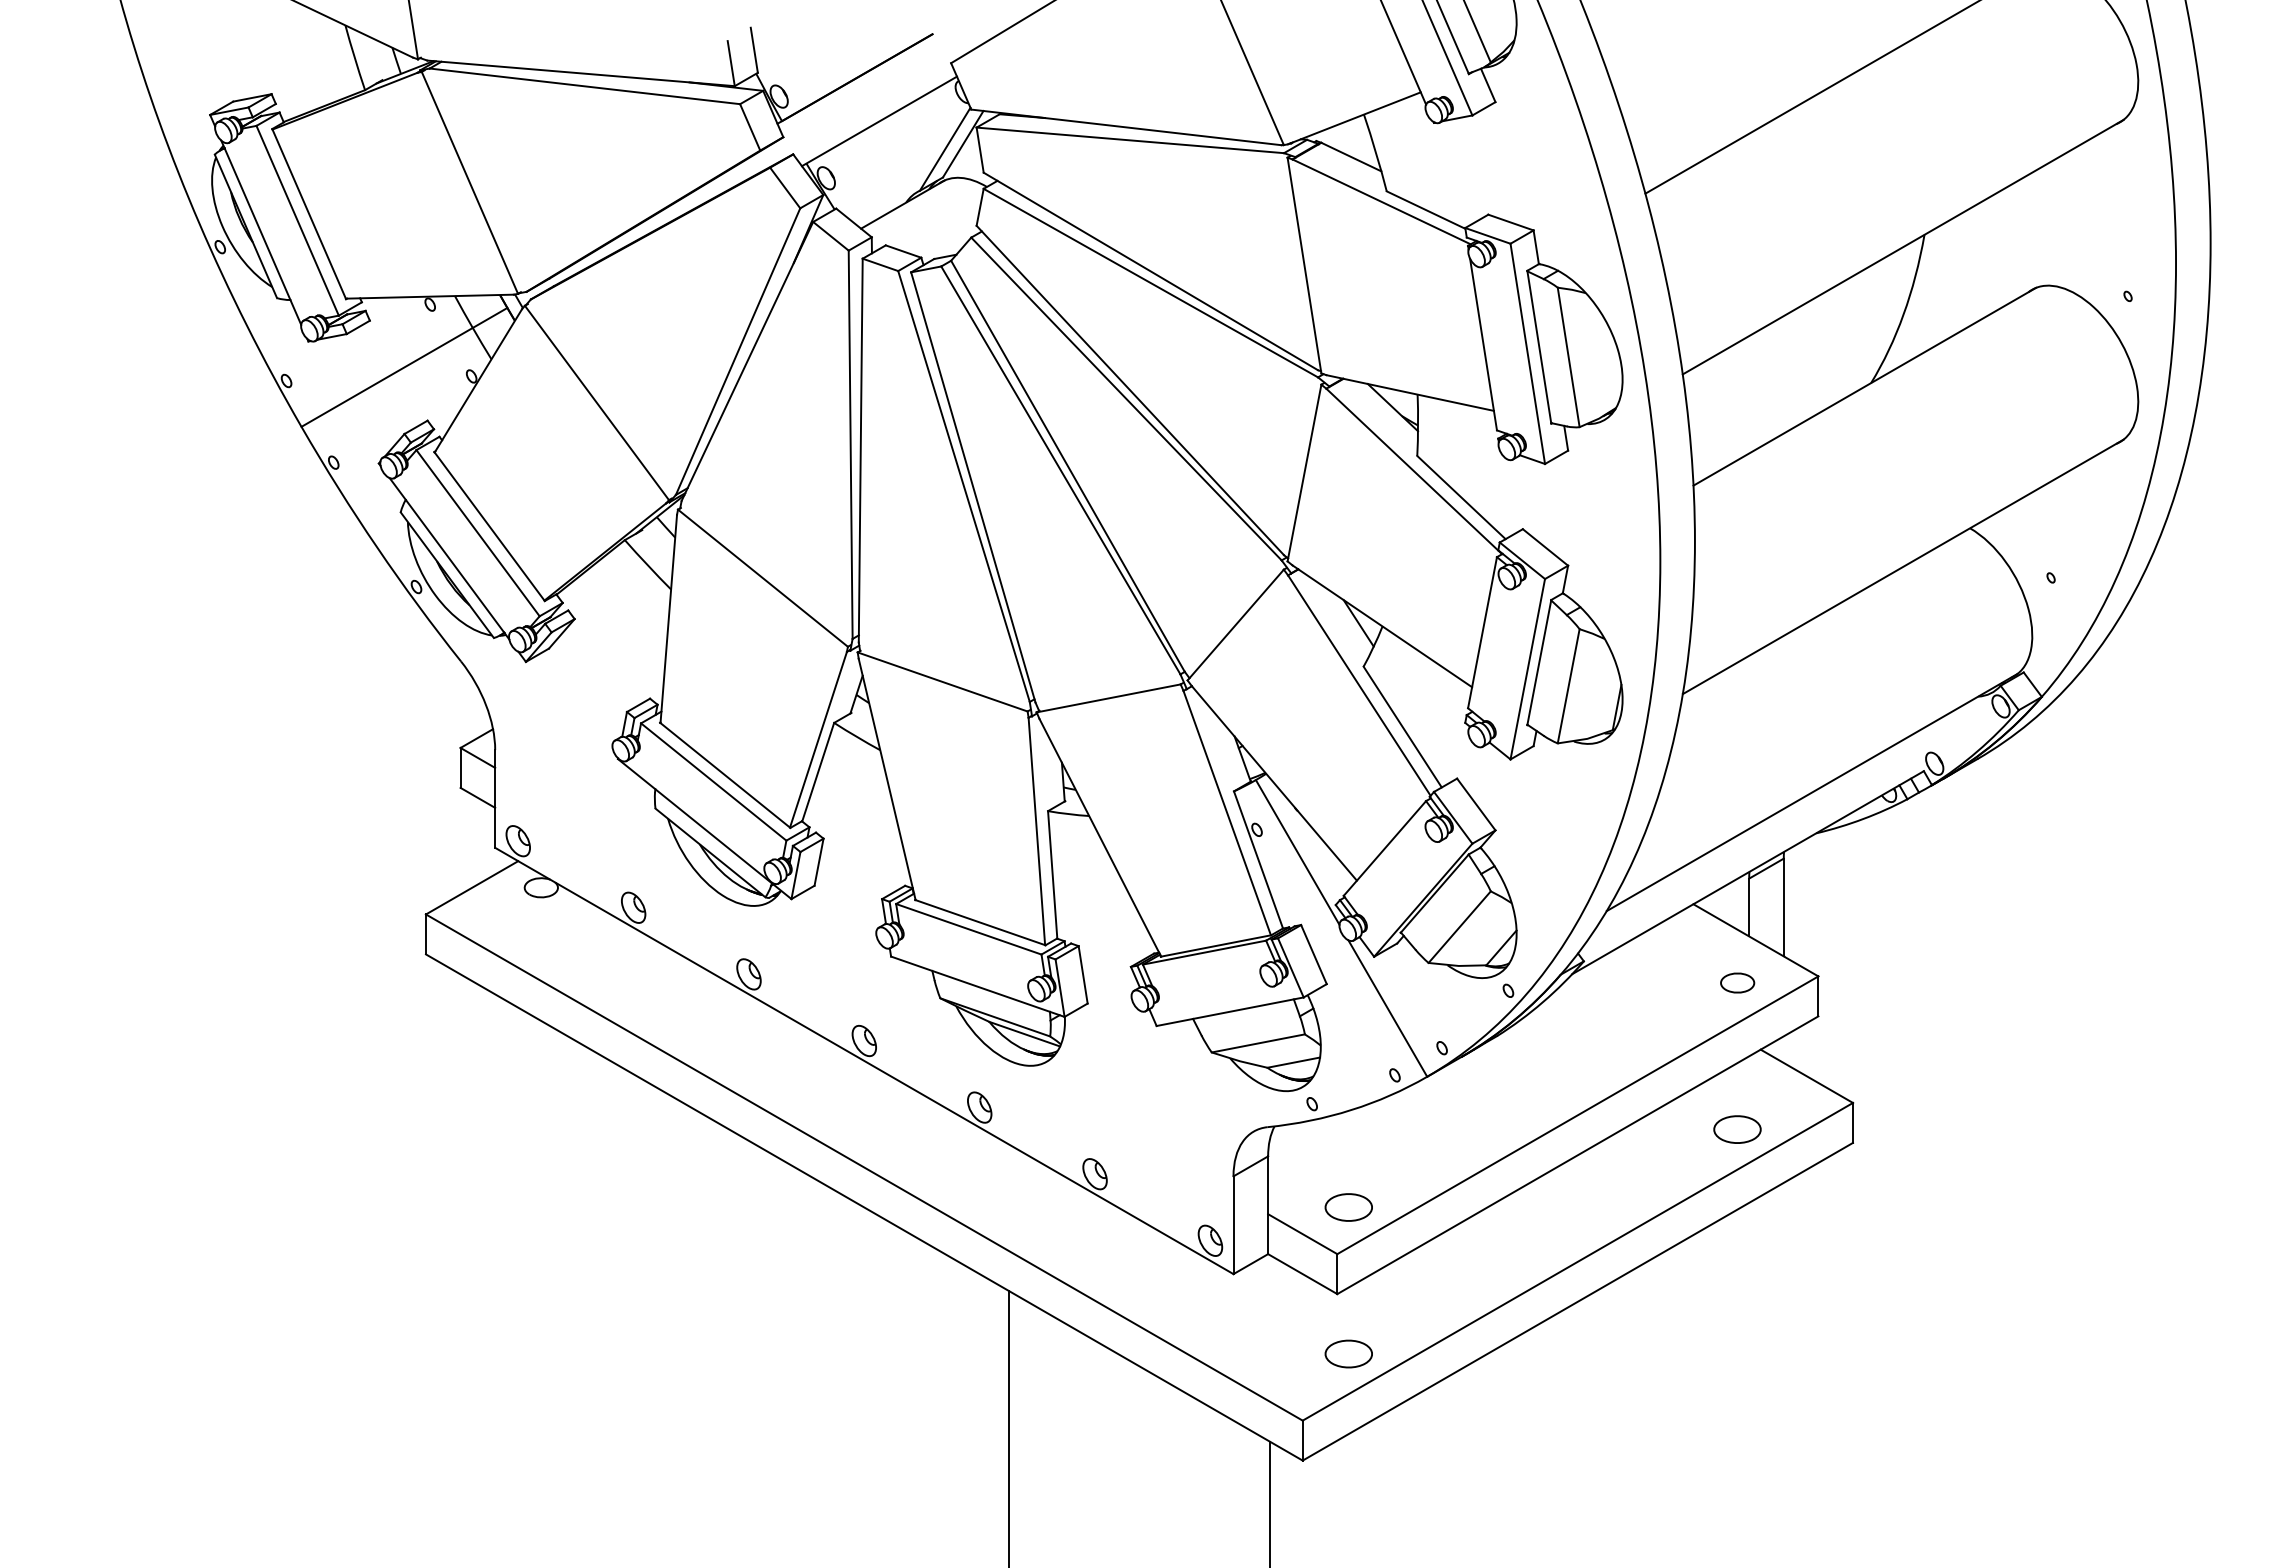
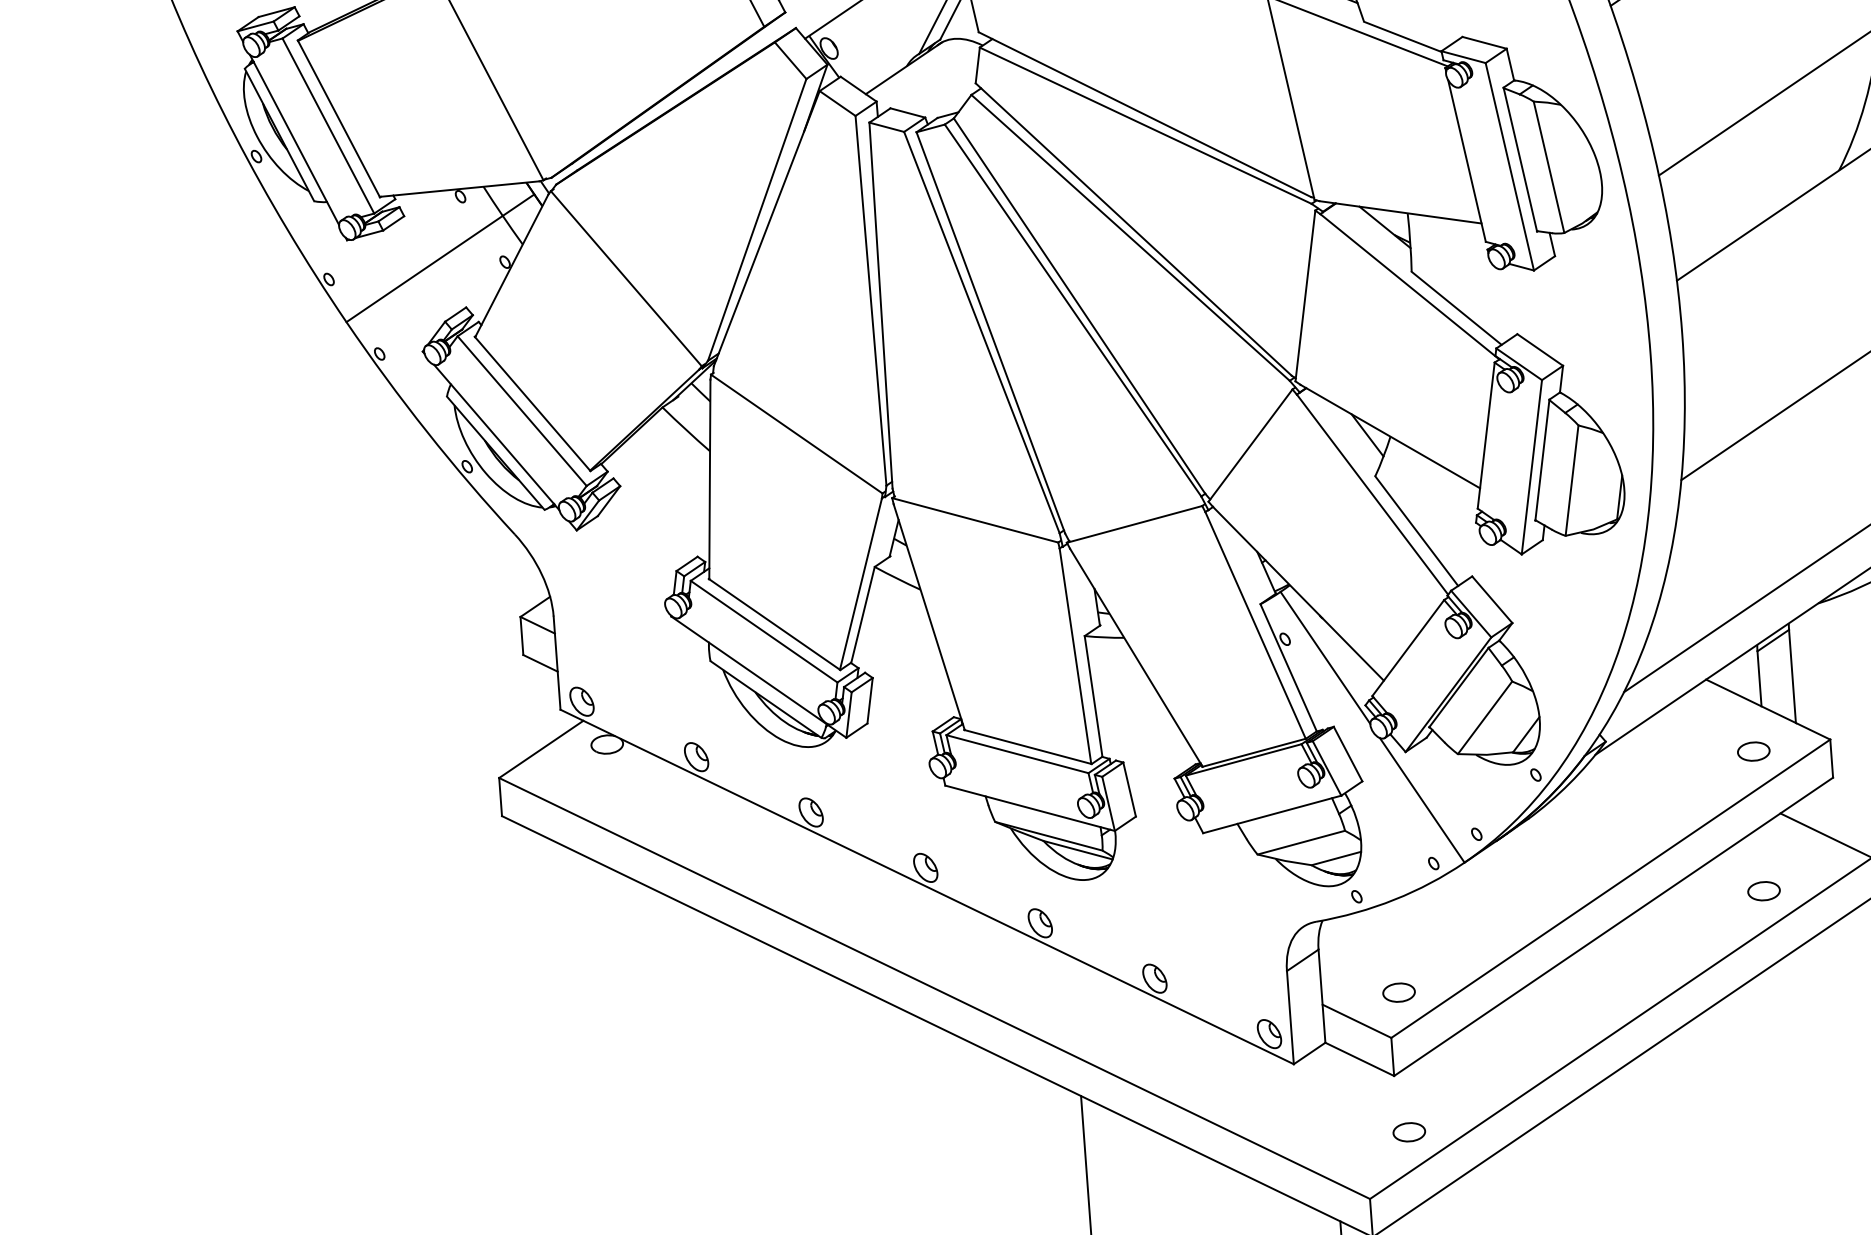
part: (1737, 1129) -> (1763, 891), size x0.71
part: (1348, 1207) -> (1398, 992), size x0.71
part: (1348, 1353) -> (1408, 1131), size x0.71

